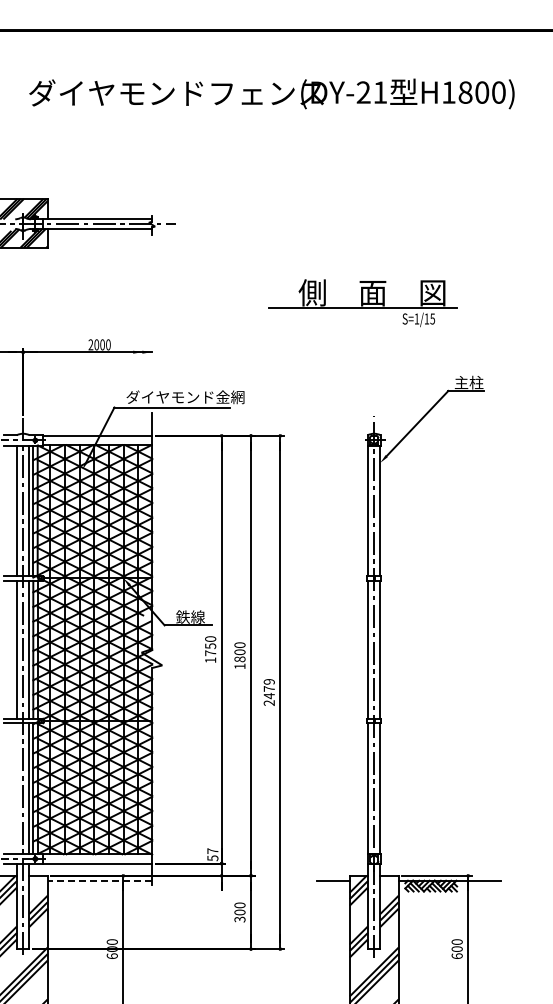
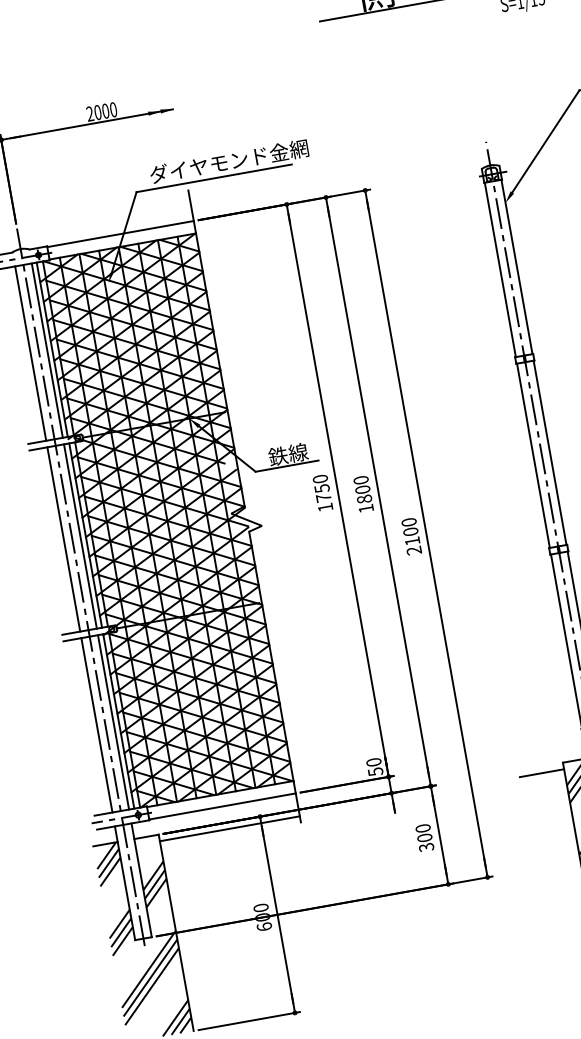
text: (268, 689) -> (409, 532), 2479 -> 2100
line: (16, 788) -> (96, 725), added
text: (212, 850) -> (373, 761), 57 -> 50
line: (99, 880) -> (229, 828), dashed -> solid

